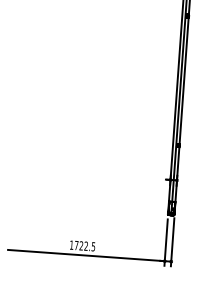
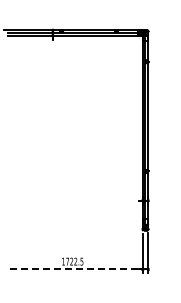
line: (86, 255) -> (76, 269), solid -> dashed

